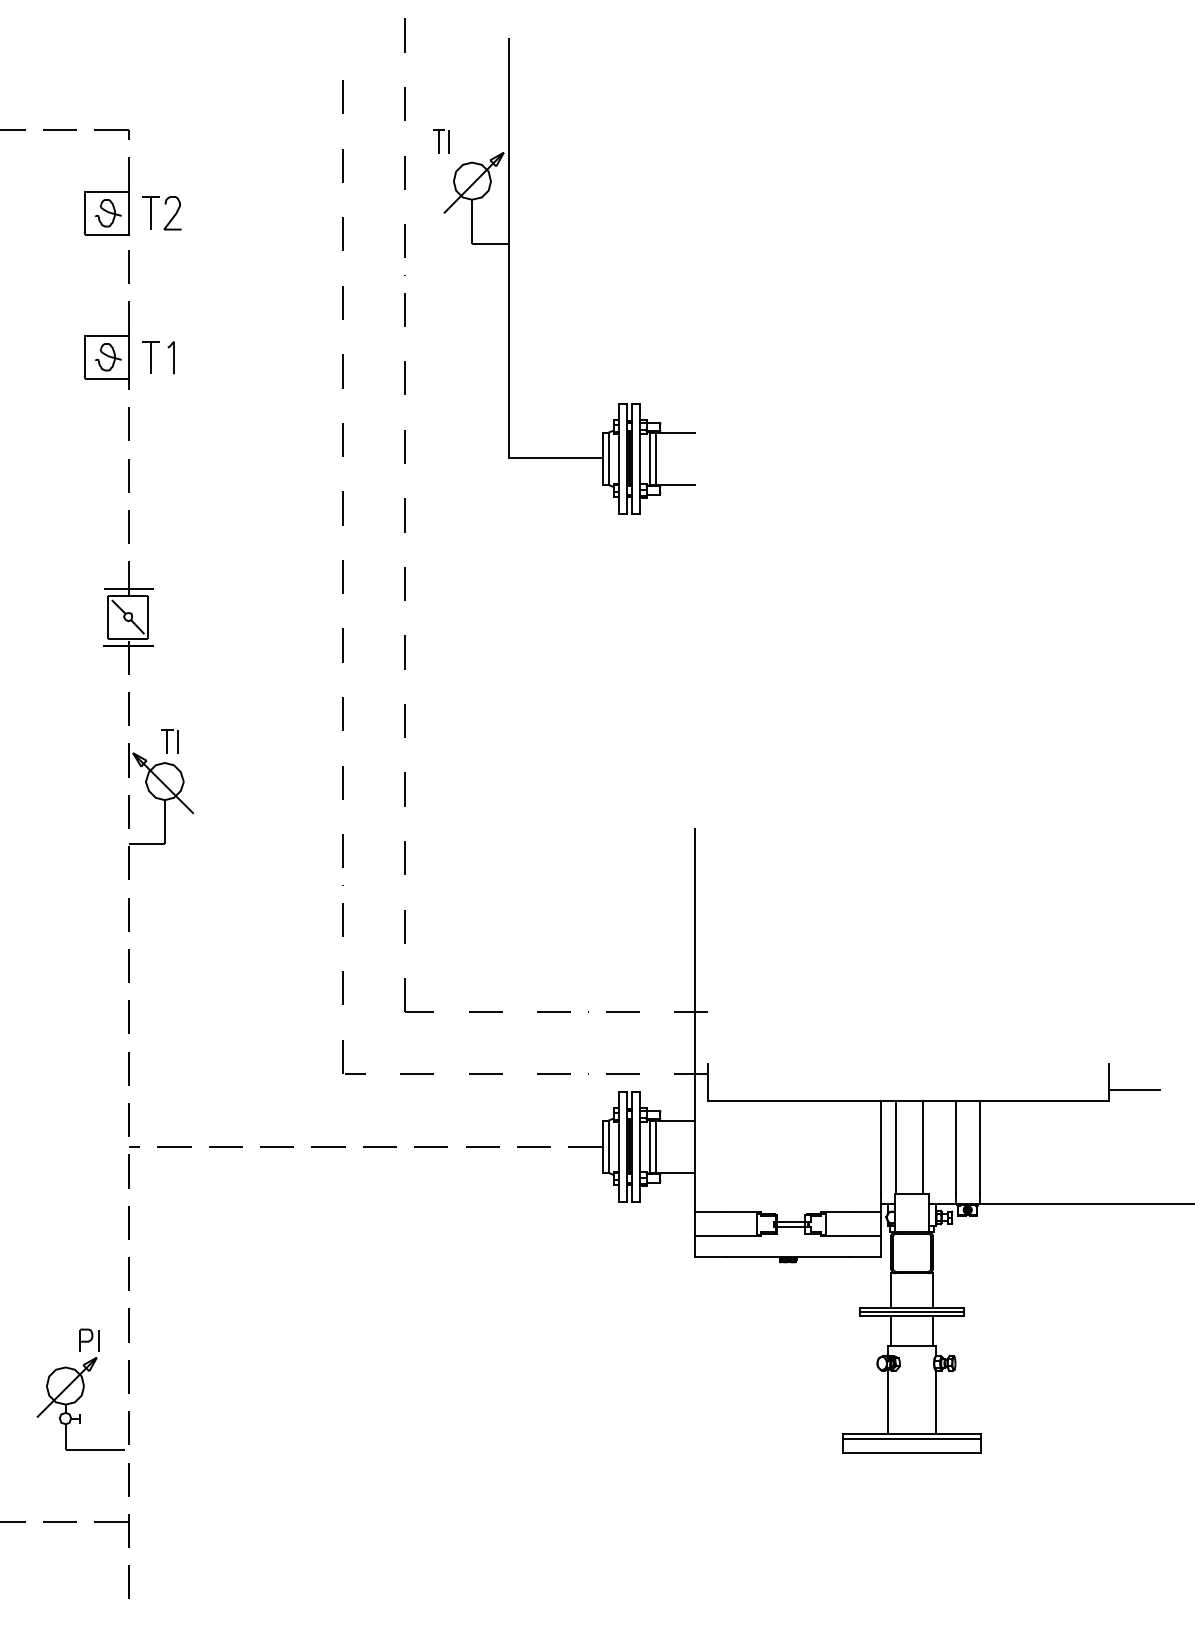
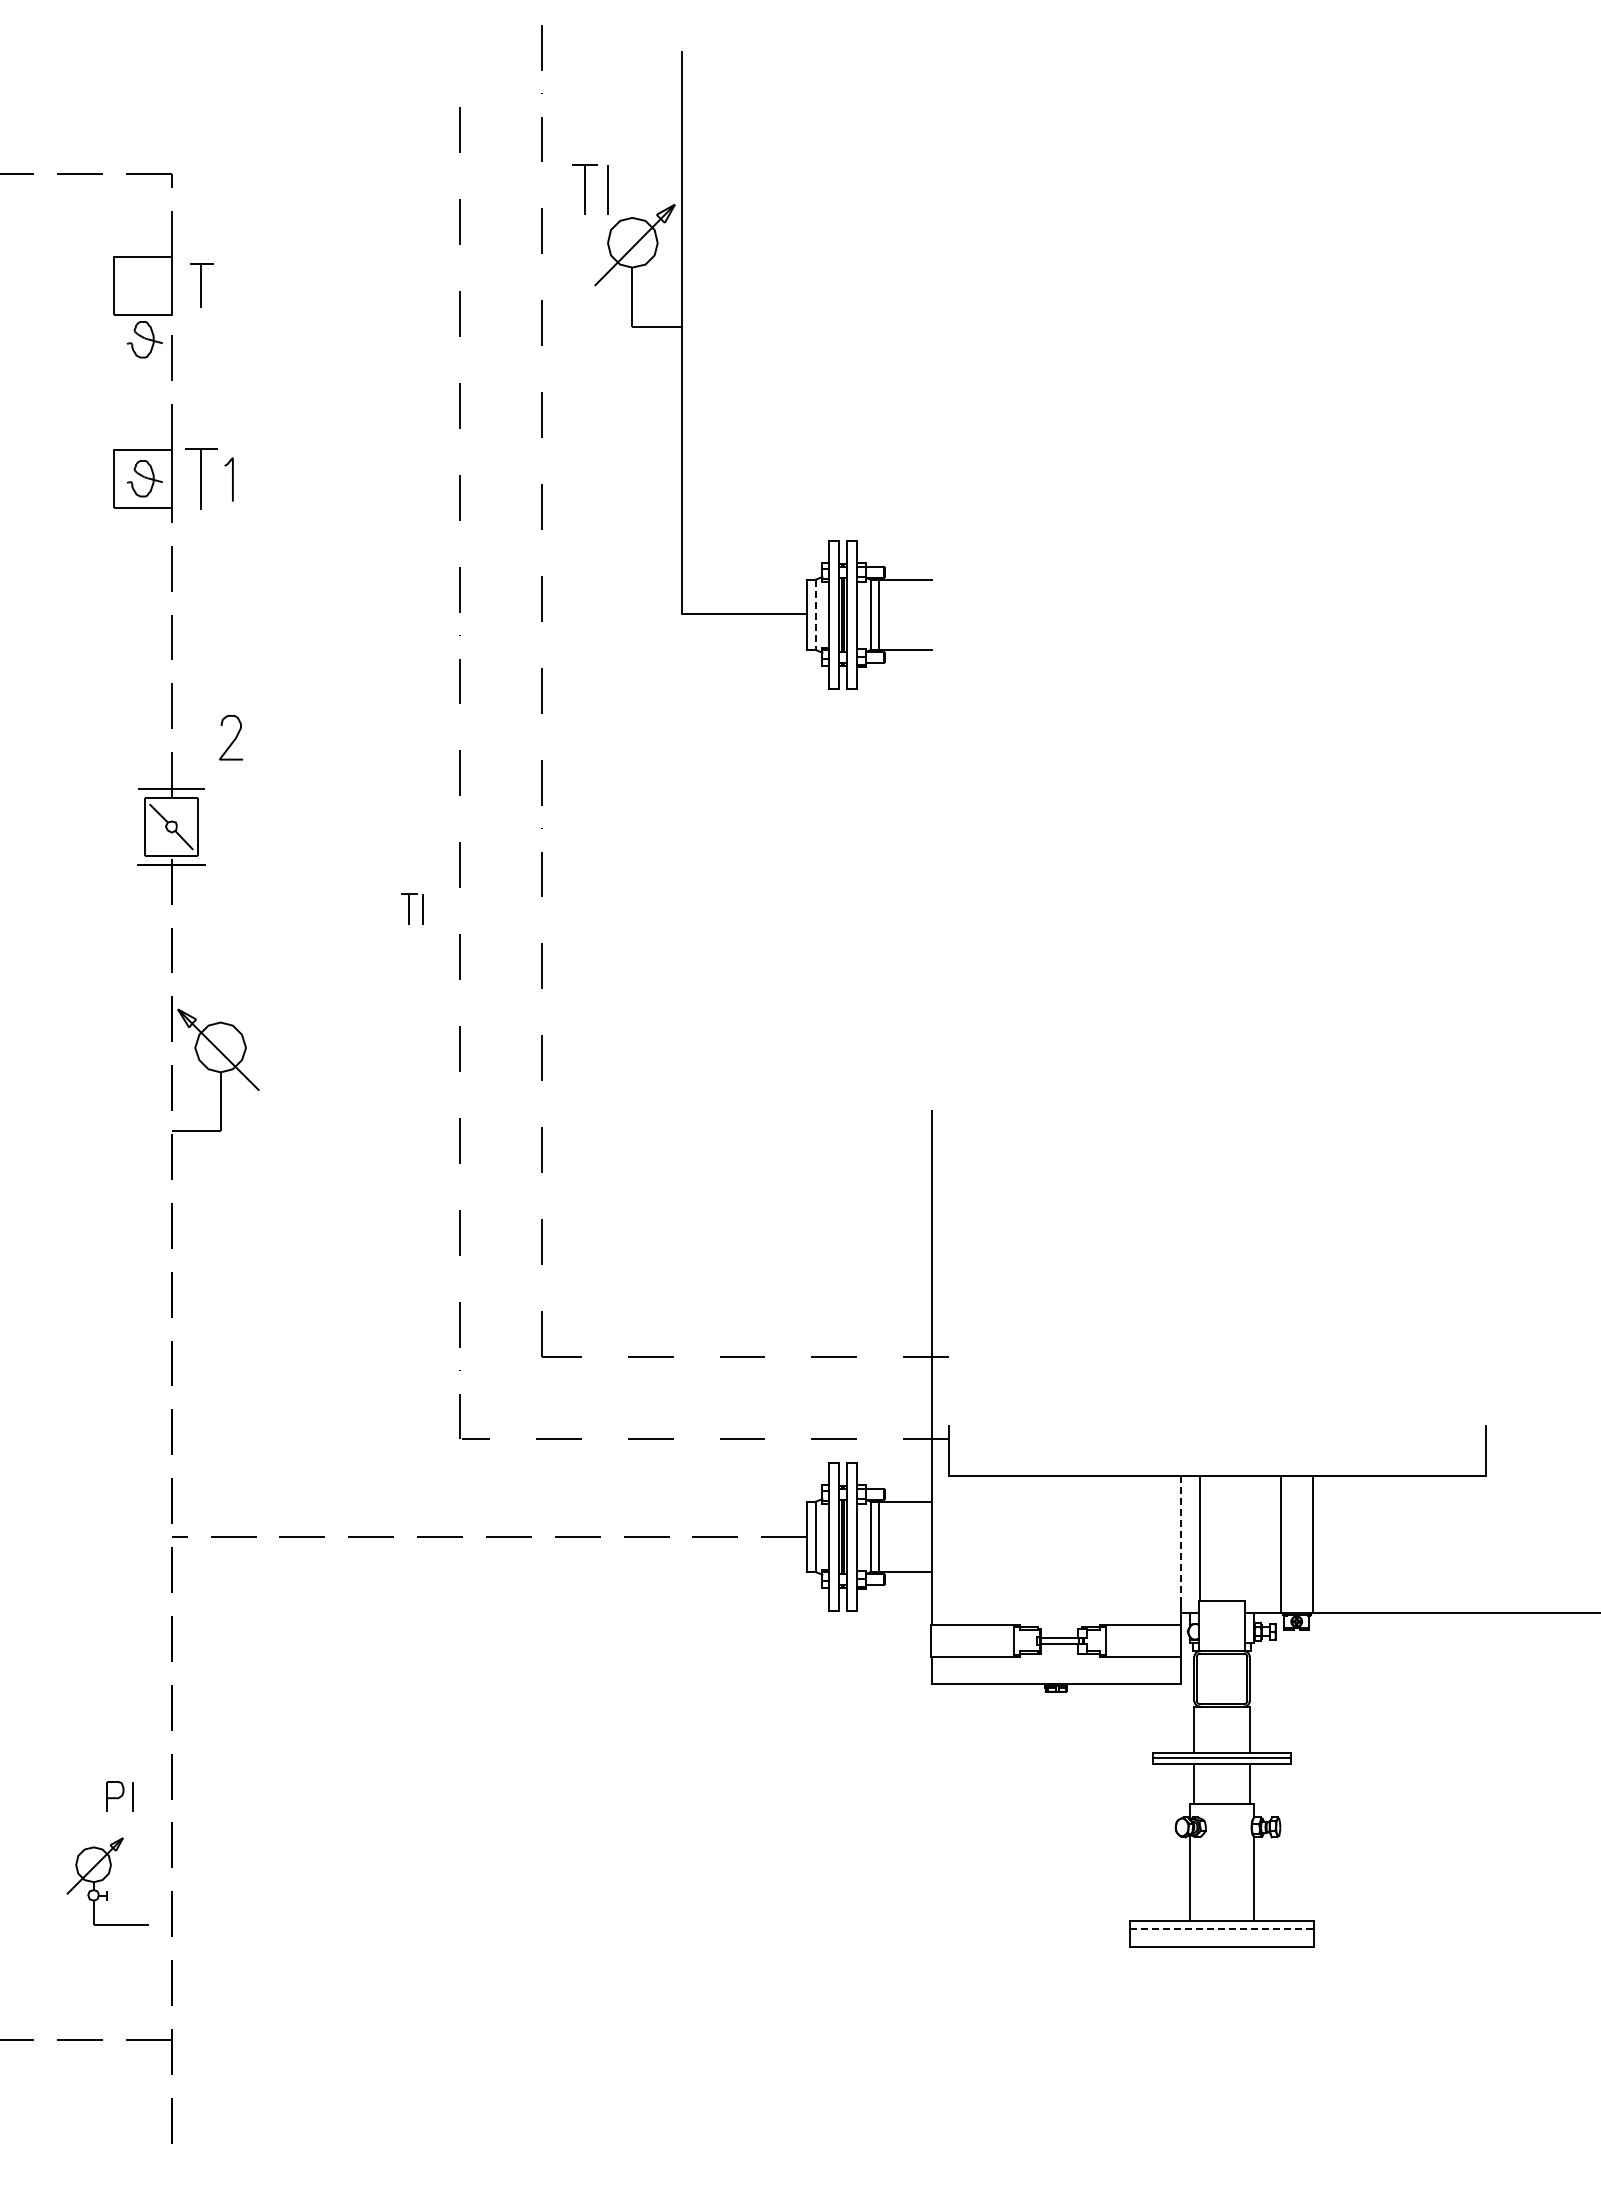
part: (440, 141) -> (590, 189), size x1.6
part: (108, 213) -> (144, 339), moved
curve: (174, 214) -> (233, 739), moved
part: (150, 357) -> (201, 479), size x1.4
line: (608, 459) -> (815, 615), solid -> dashed
part: (169, 741) -> (412, 908), moved
line: (1133, 1089) -> (1519, 1460), removed
line: (881, 1147) -> (1180, 1537), solid -> dashed
line: (922, 1147) -> (1236, 1538), removed
part: (80, 1403) -> (107, 1881), size x0.7
line: (912, 1438) -> (1222, 1928), solid -> dashed

